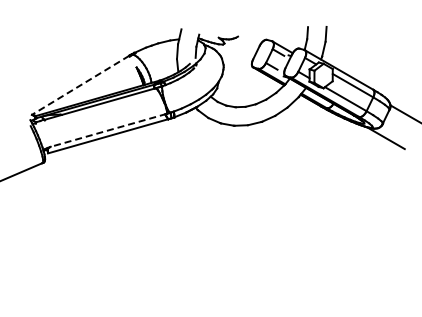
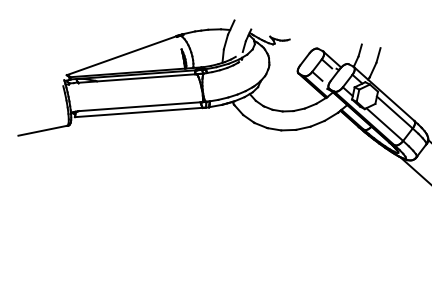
line: (80, 85) -> (121, 55), dashed -> solid
line: (108, 130) -> (140, 106), dashed -> solid

